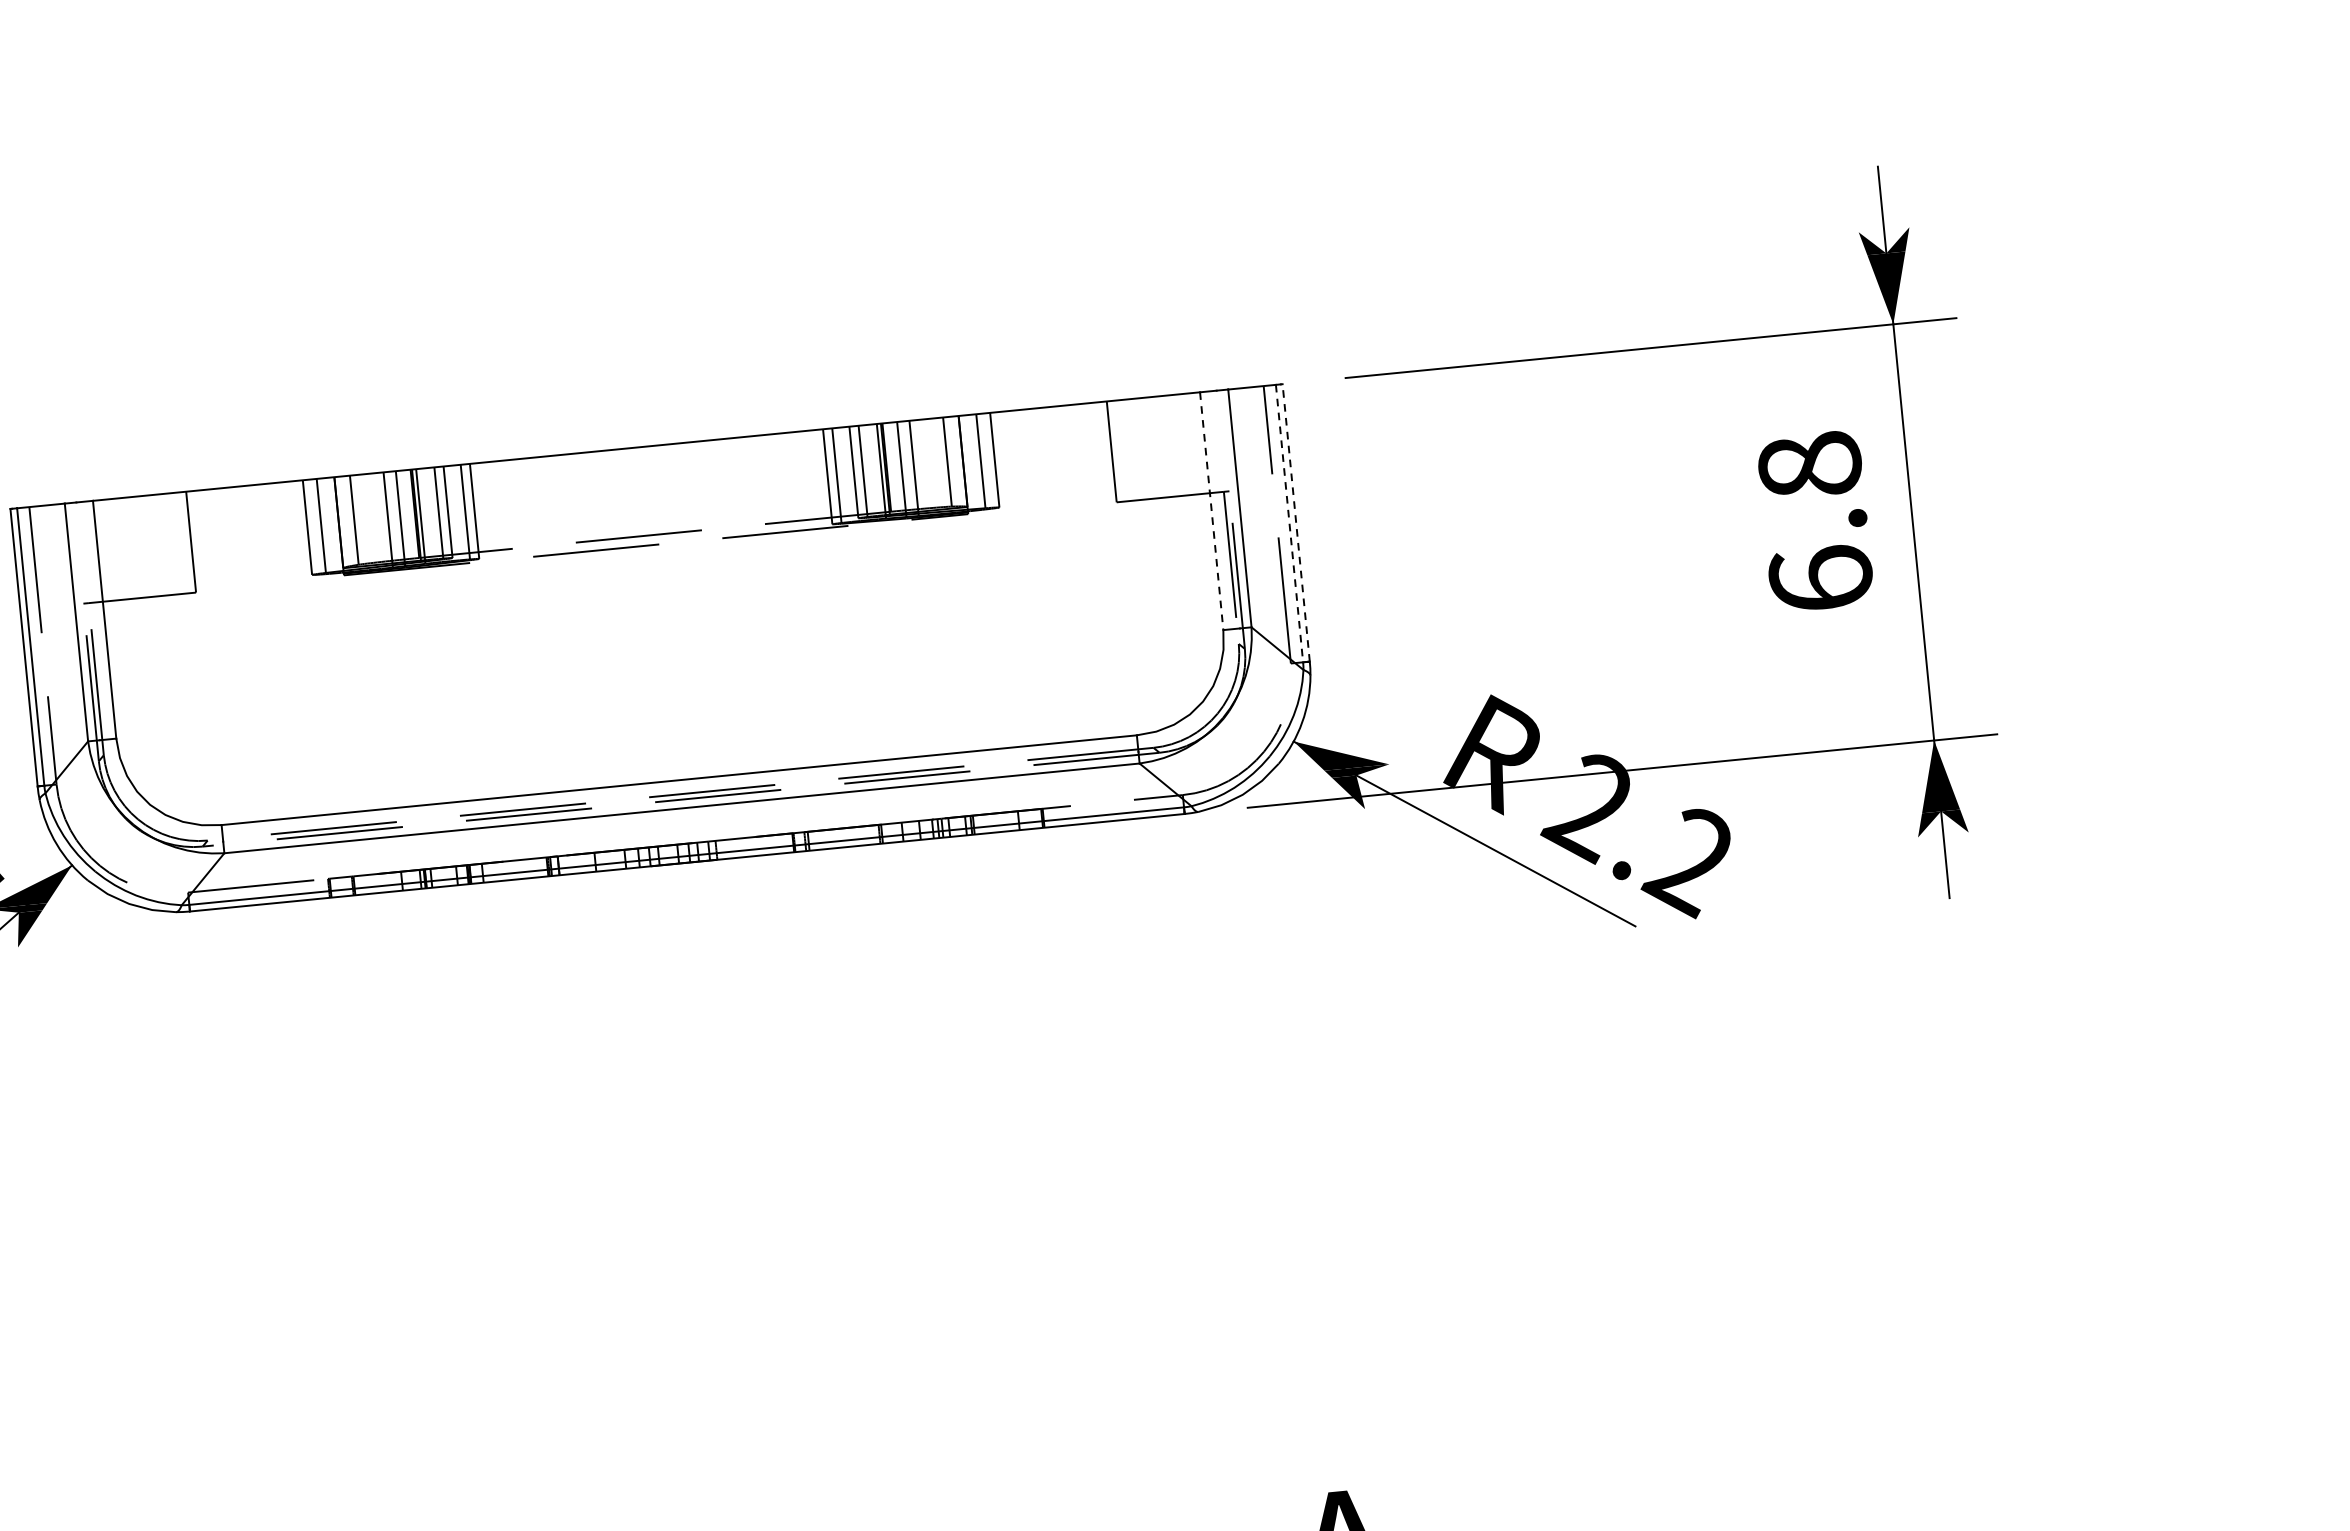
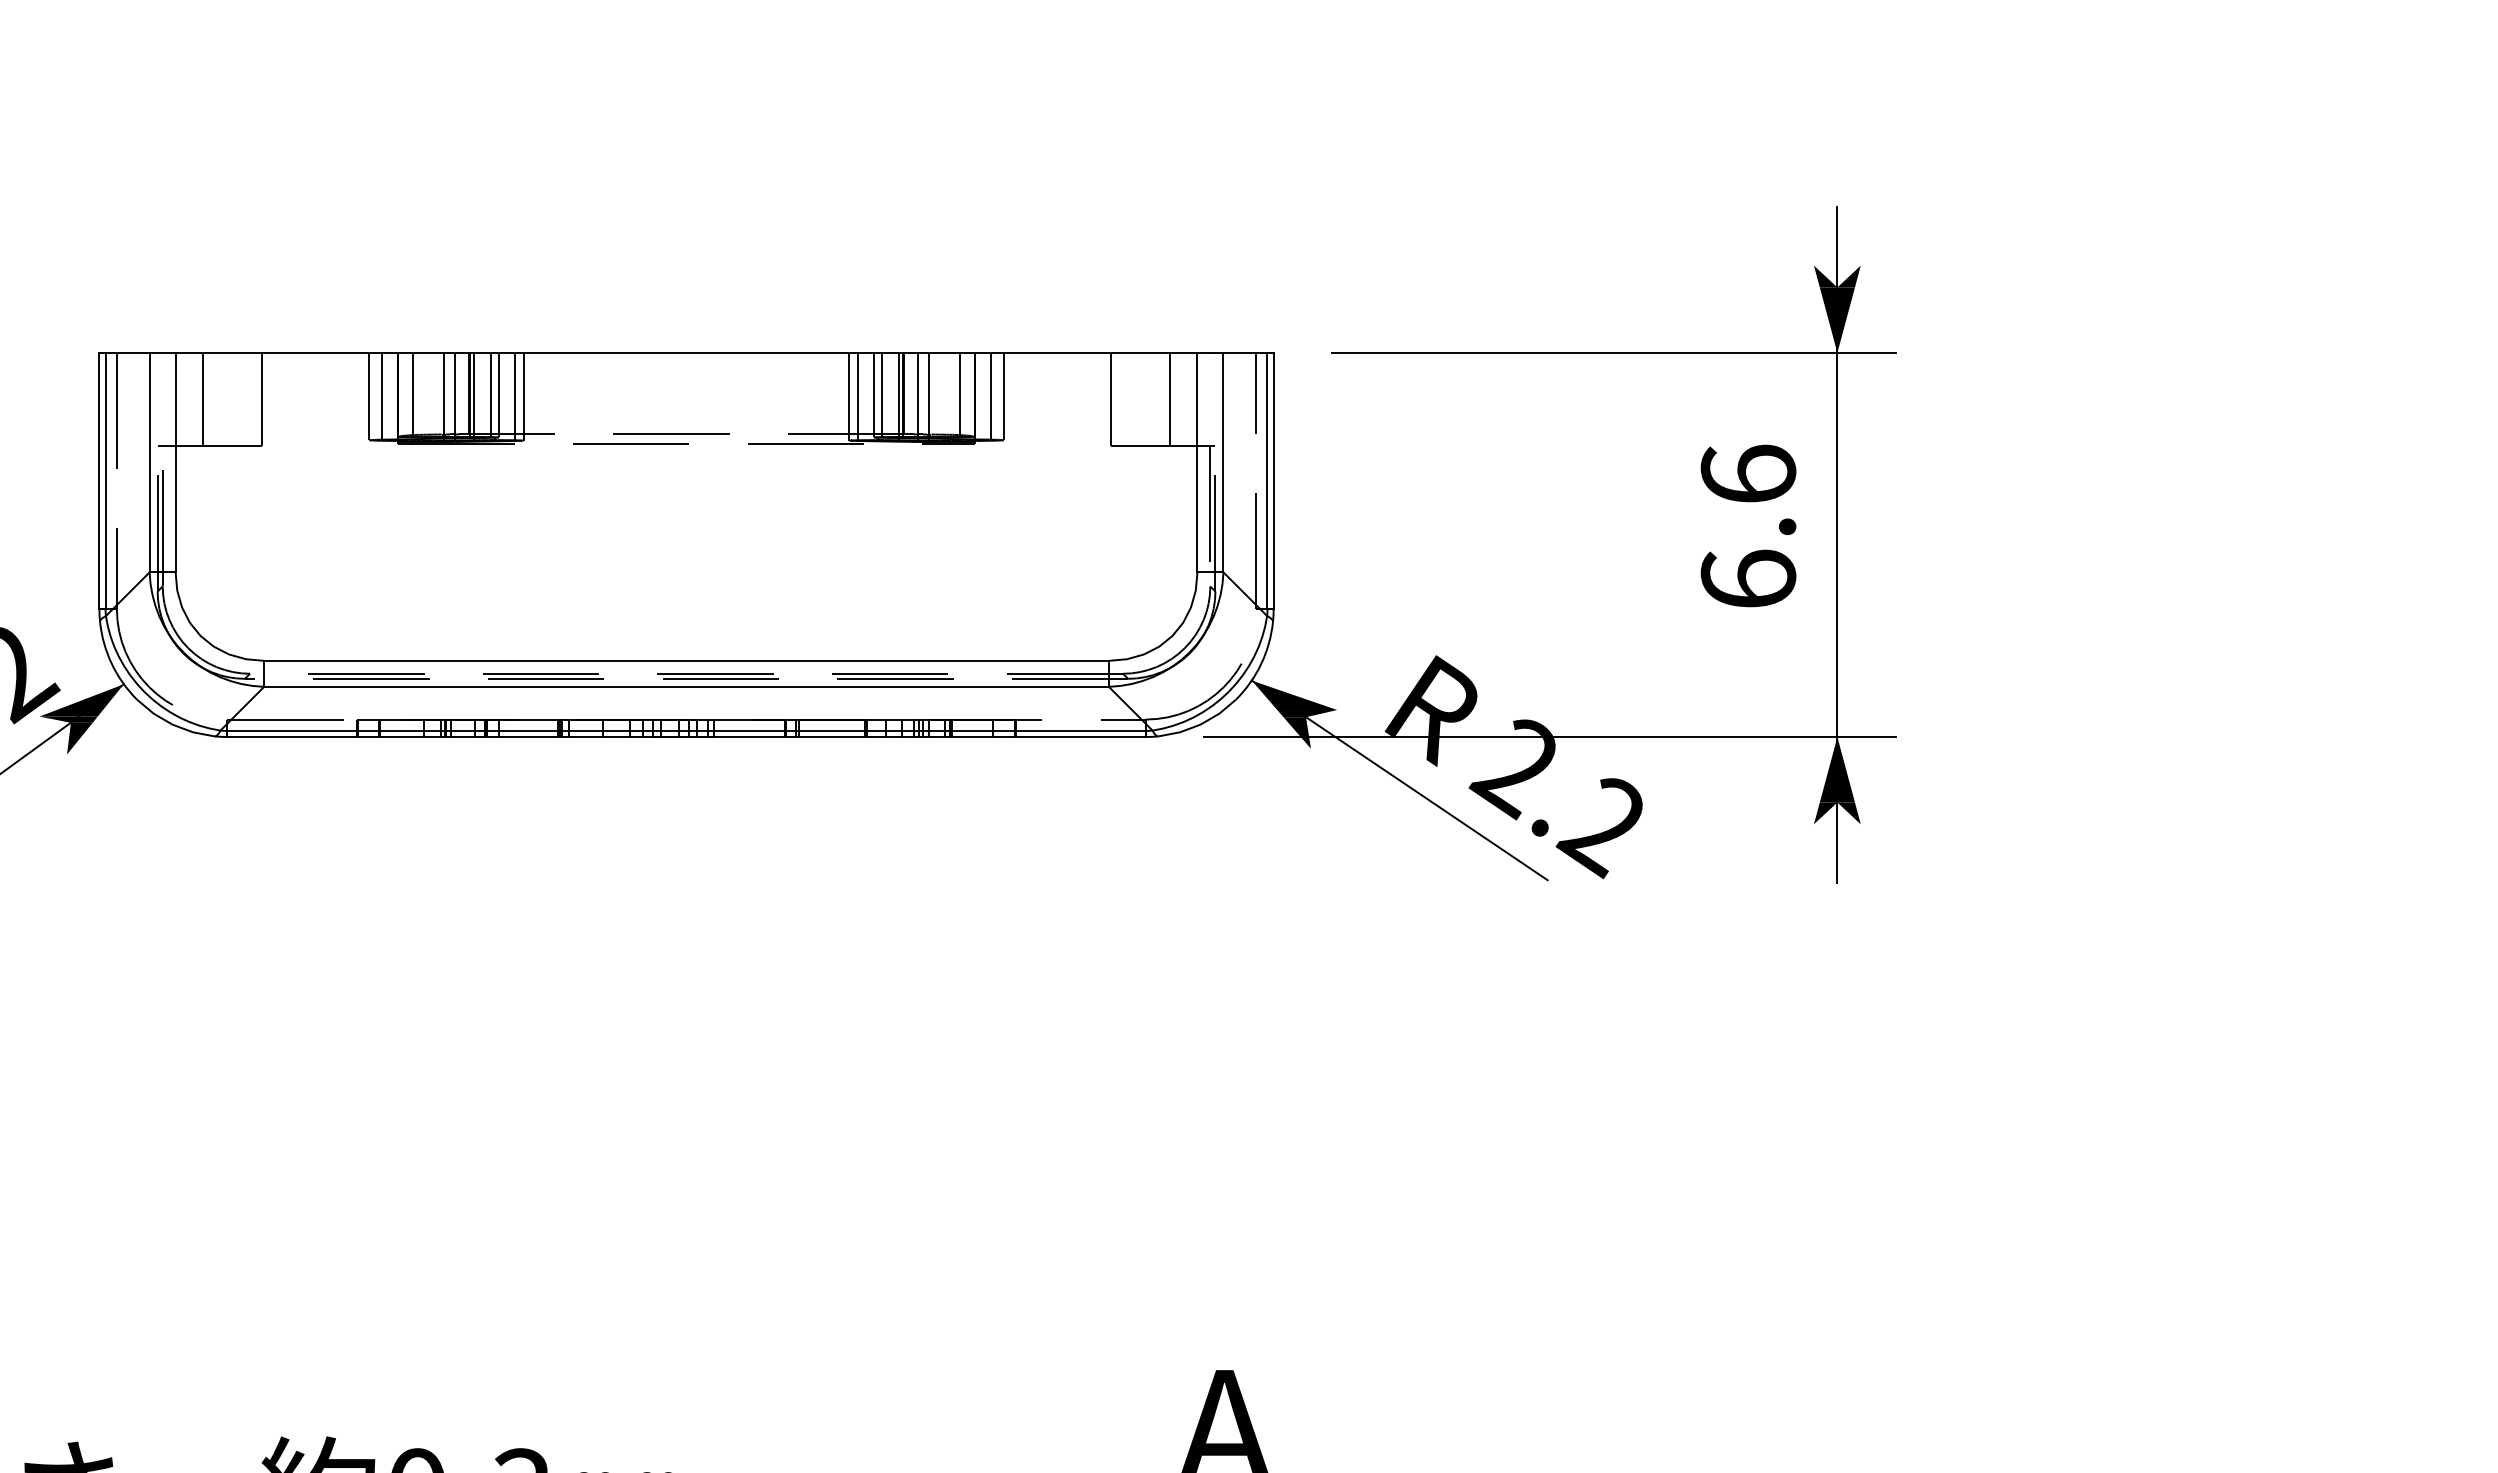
line: (1174, 445) -> (1169, 399), added
text: (1809, 464) -> (1748, 473), 6.8 -> 6.6
line: (1211, 511) -> (1197, 462), dashed -> solid
line: (1295, 522) -> (1273, 480), dashed -> solid
line: (1289, 524) -> (1267, 481), dashed -> solid
line: (128, 548) -> (203, 399), added

